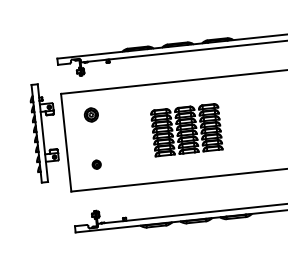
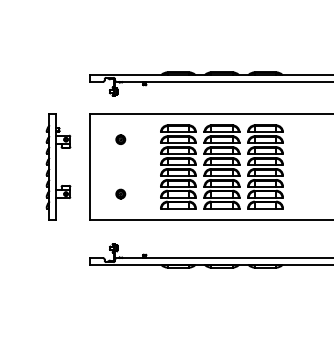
part: (91, 114) -> (120, 139), size x0.62
part: (186, 129) -> (221, 166), size x1.67
part: (44, 132) -> (58, 166), moved

